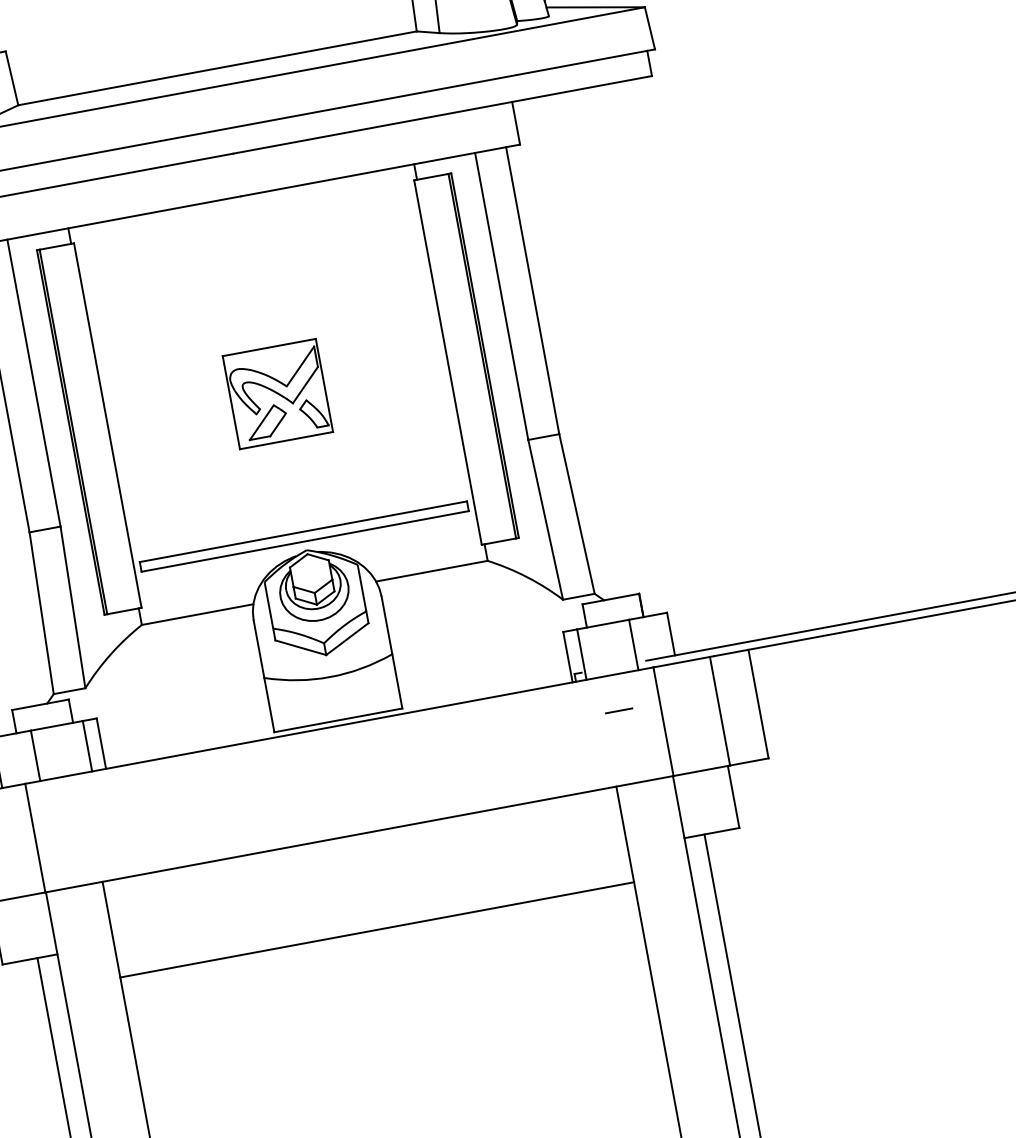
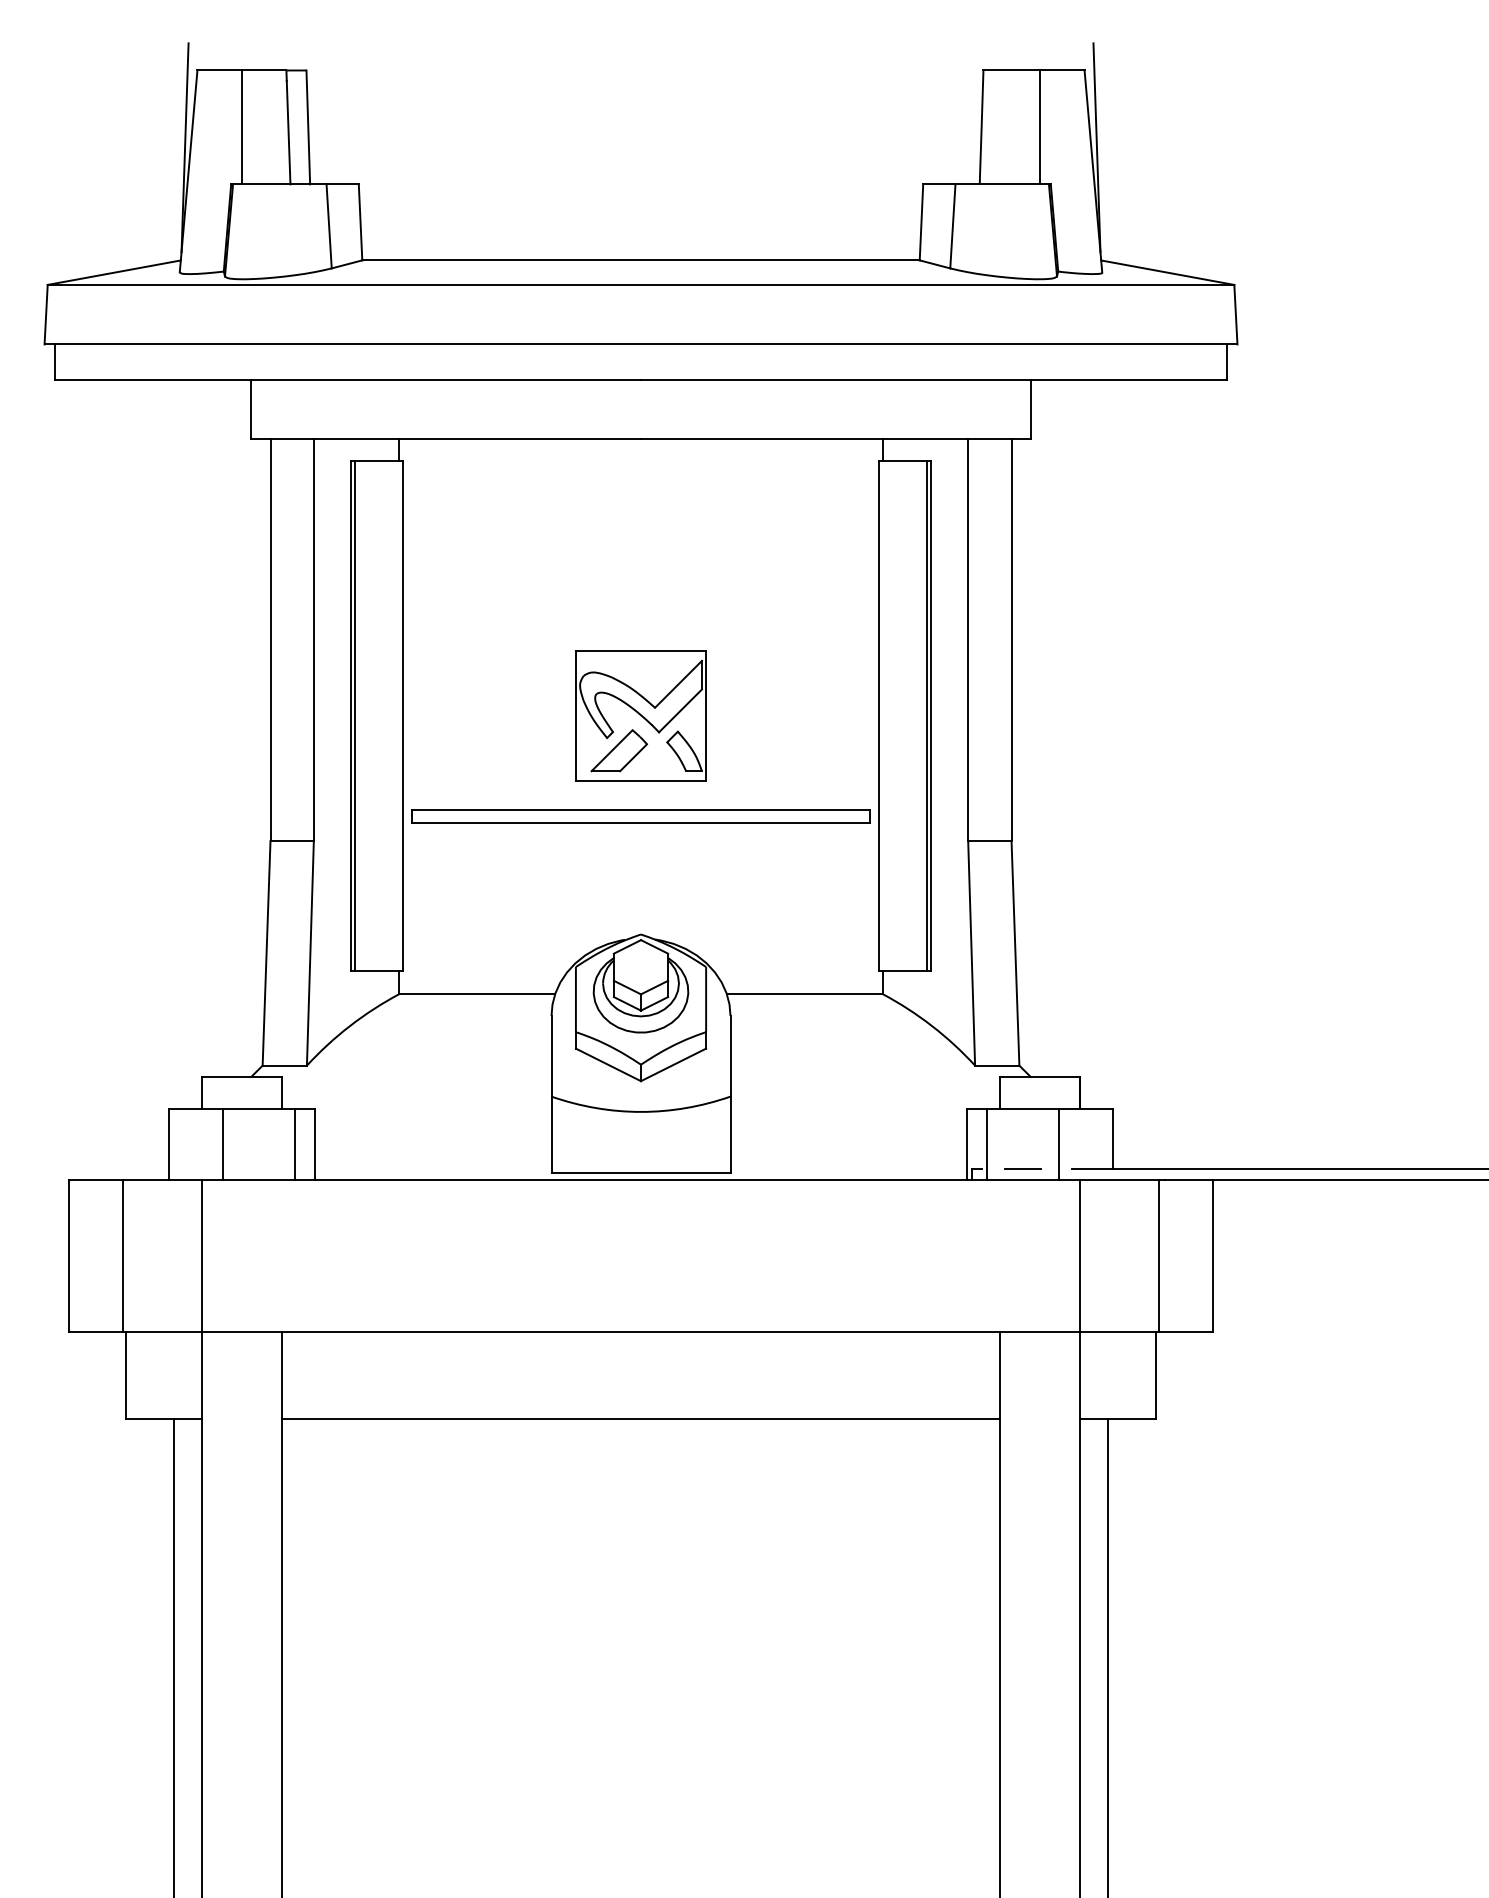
part: (303, 536) -> (640, 816), moved
line: (618, 710) -> (1022, 1168), moved
line: (376, 929) -> (640, 1418), moved

